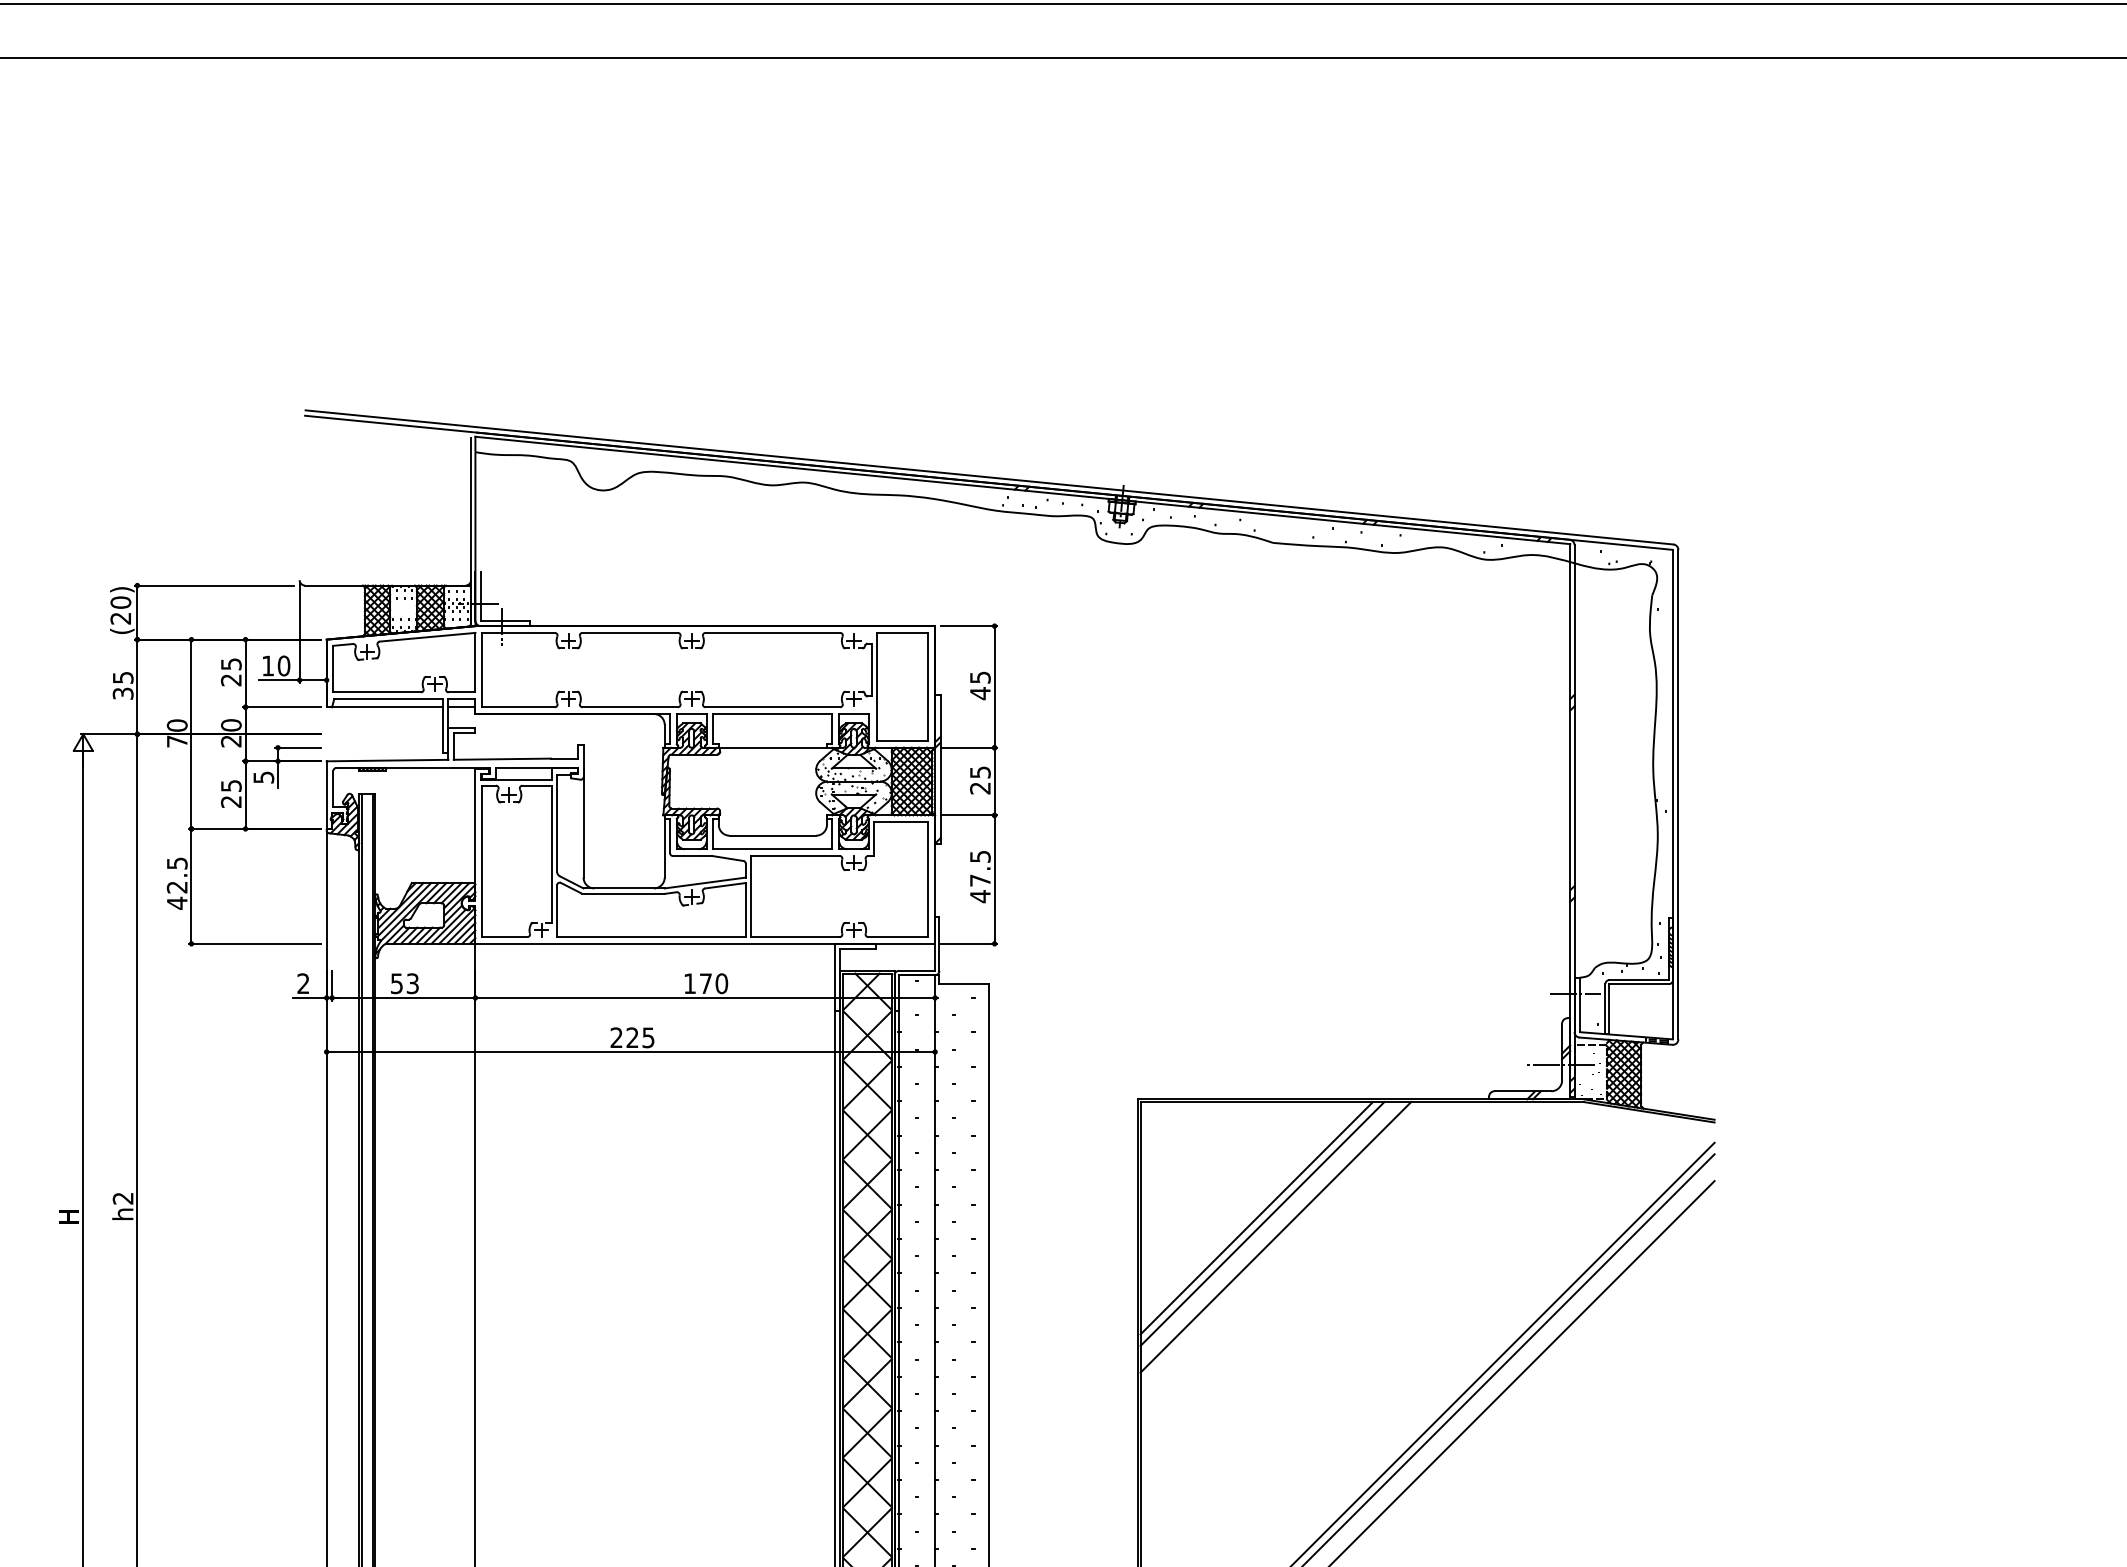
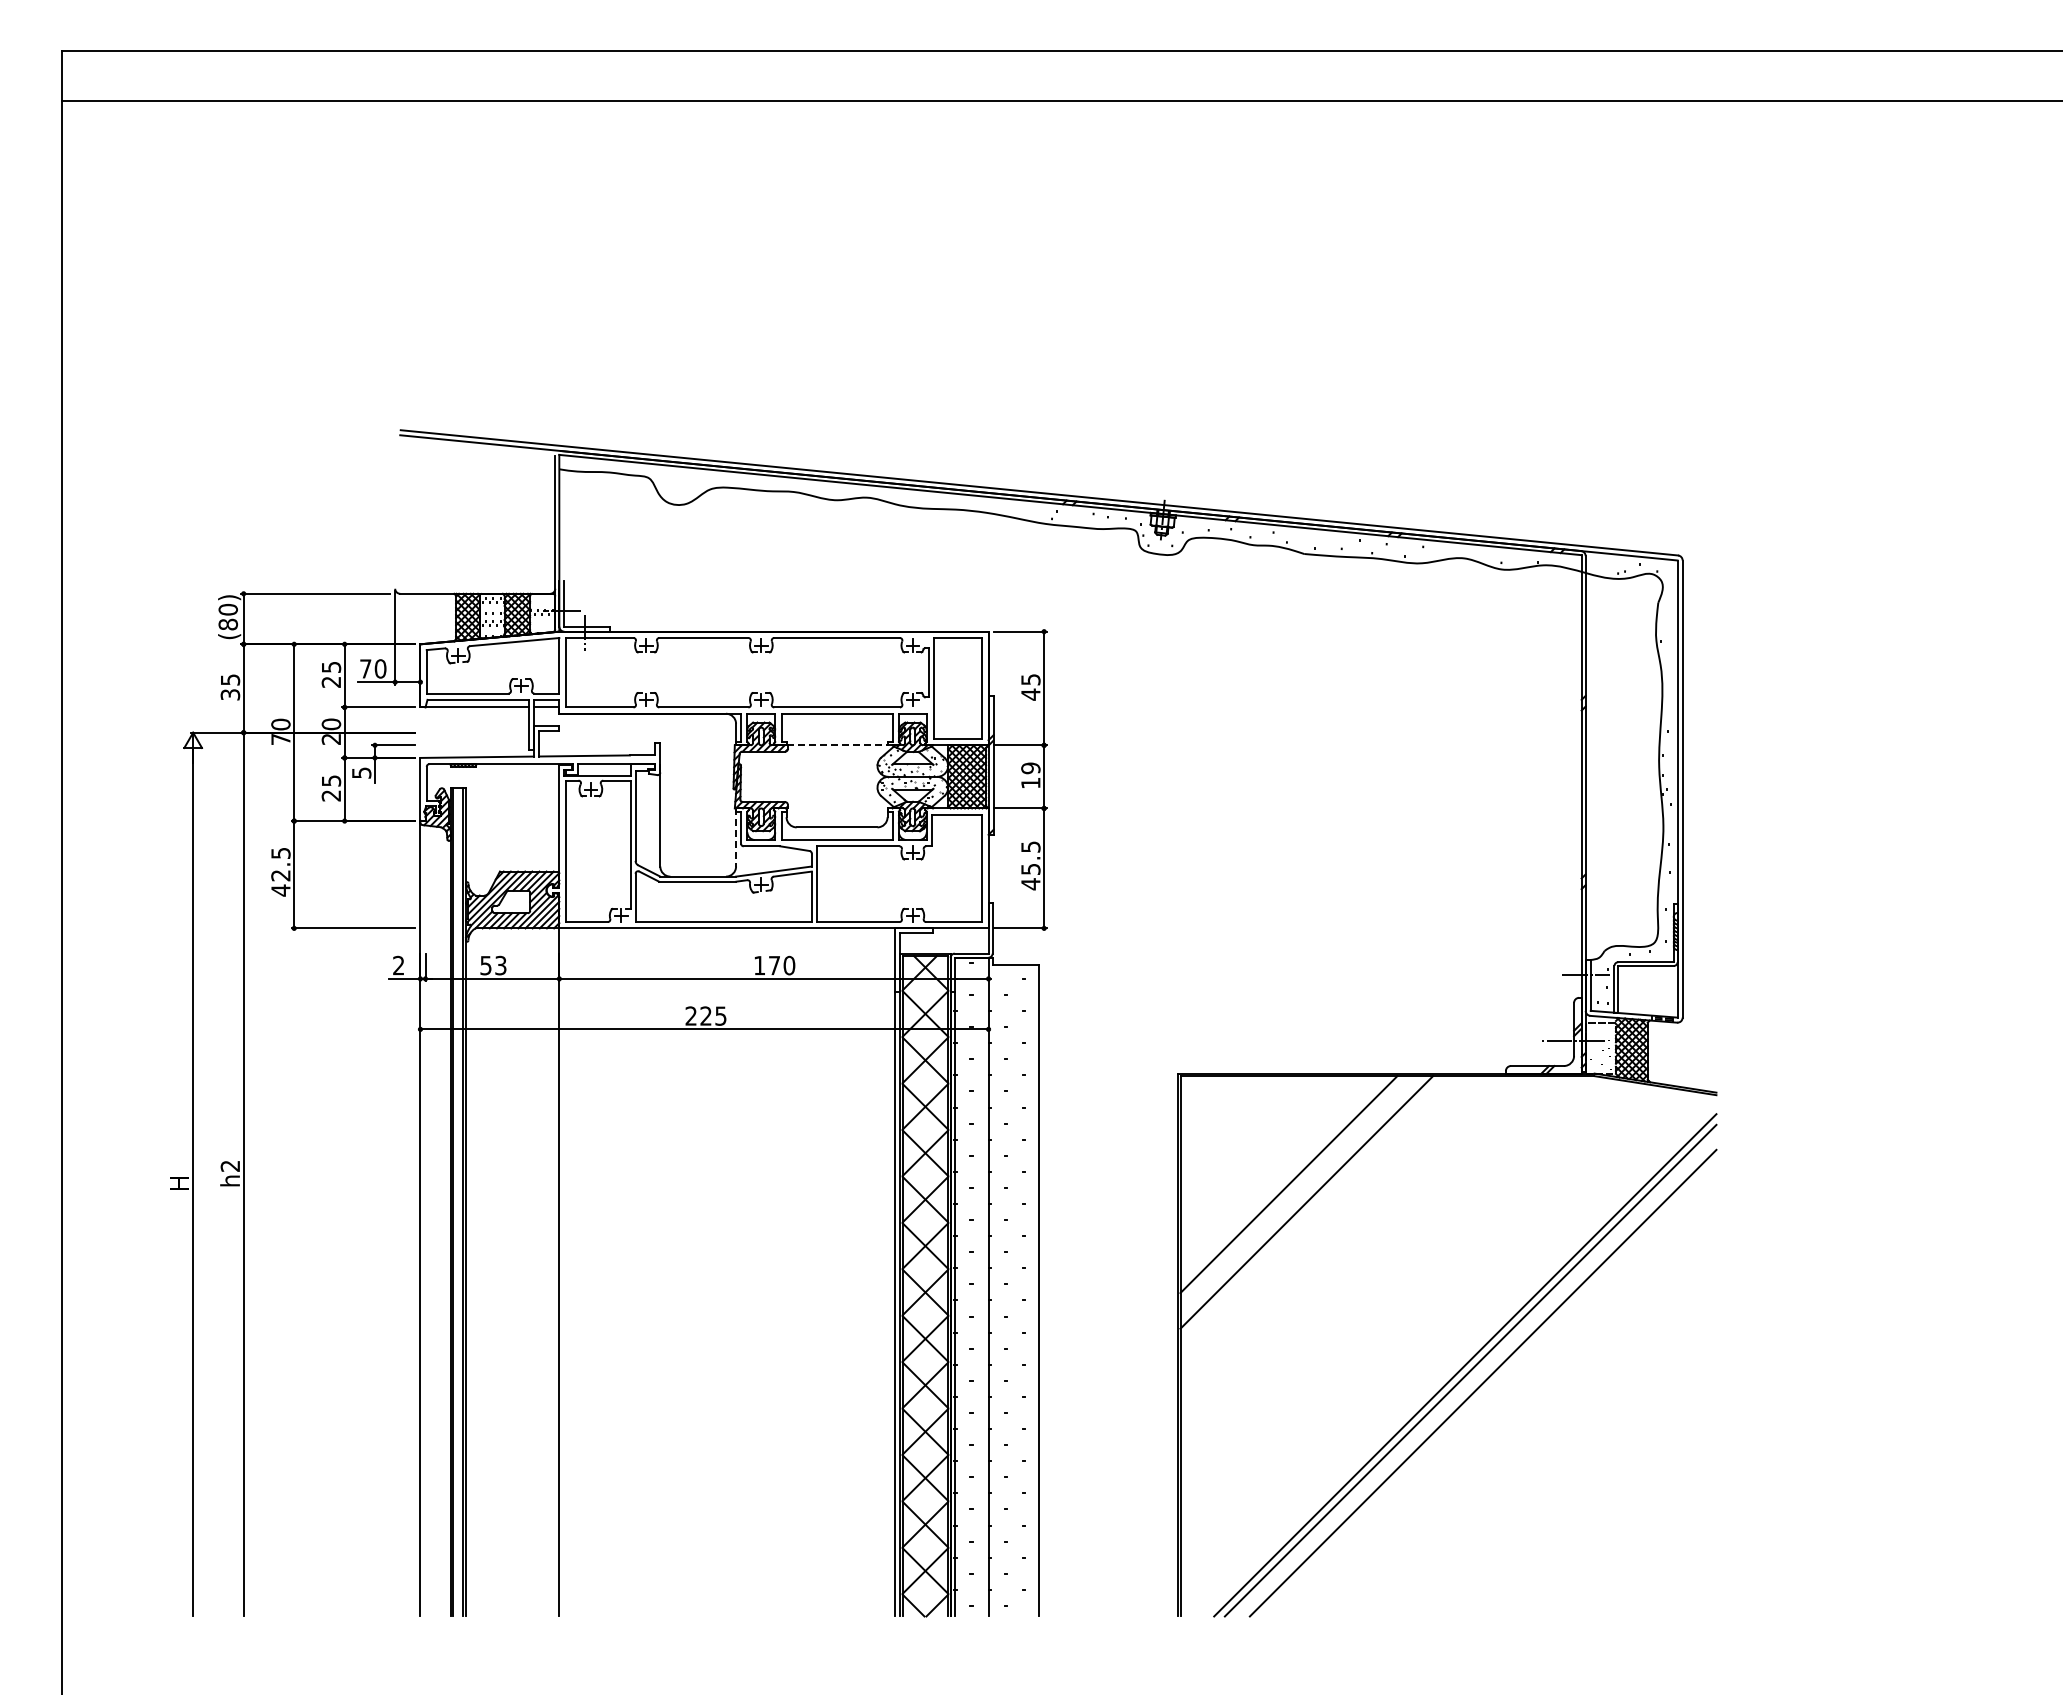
text: (121, 618) -> (228, 624), (20) -> (80)
text: (267, 665) -> (365, 668), 10 -> 70
line: (773, 747) -> (837, 745), solid -> dashed
text: (980, 780) -> (1030, 775), 25 -> 19
line: (665, 846) -> (736, 837), solid -> dashed
text: (980, 880) -> (1030, 869), 47.5 -> 45.5
line: (1262, 1223) -> (1294, 1189), removed

